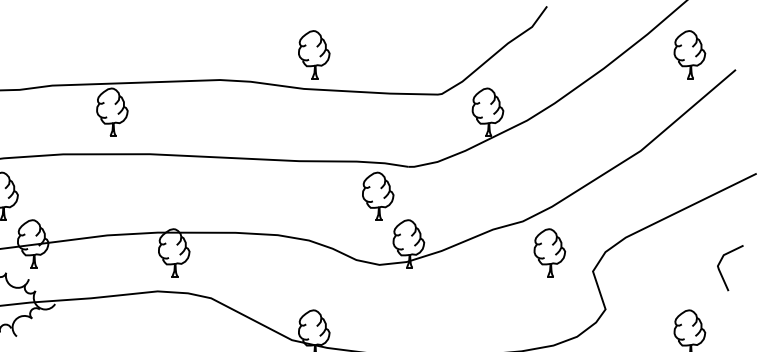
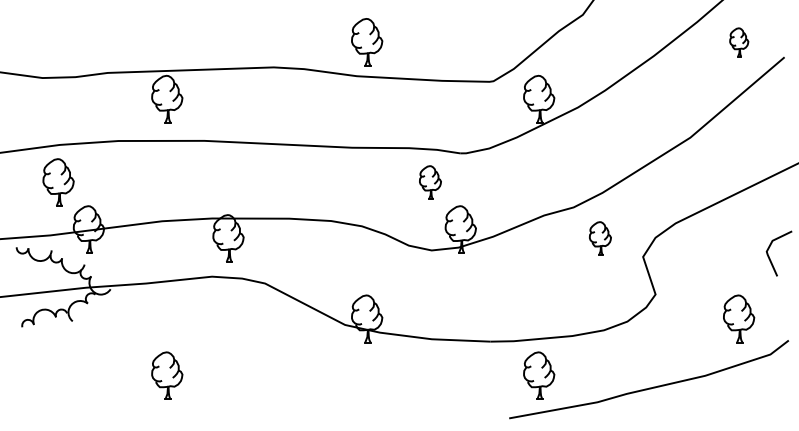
part: (690, 54) -> (739, 42), size x0.6
part: (378, 196) -> (430, 182), size x0.7
part: (549, 252) -> (600, 238), size x0.7

